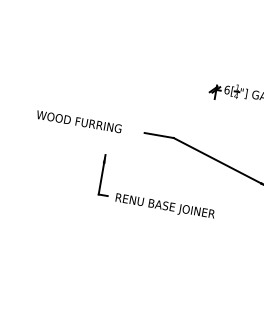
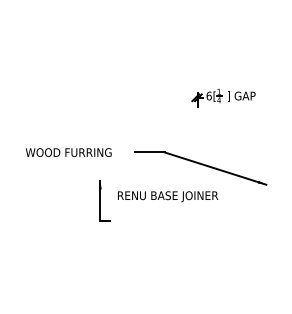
text: (165, 206) -> (168, 196), moved

